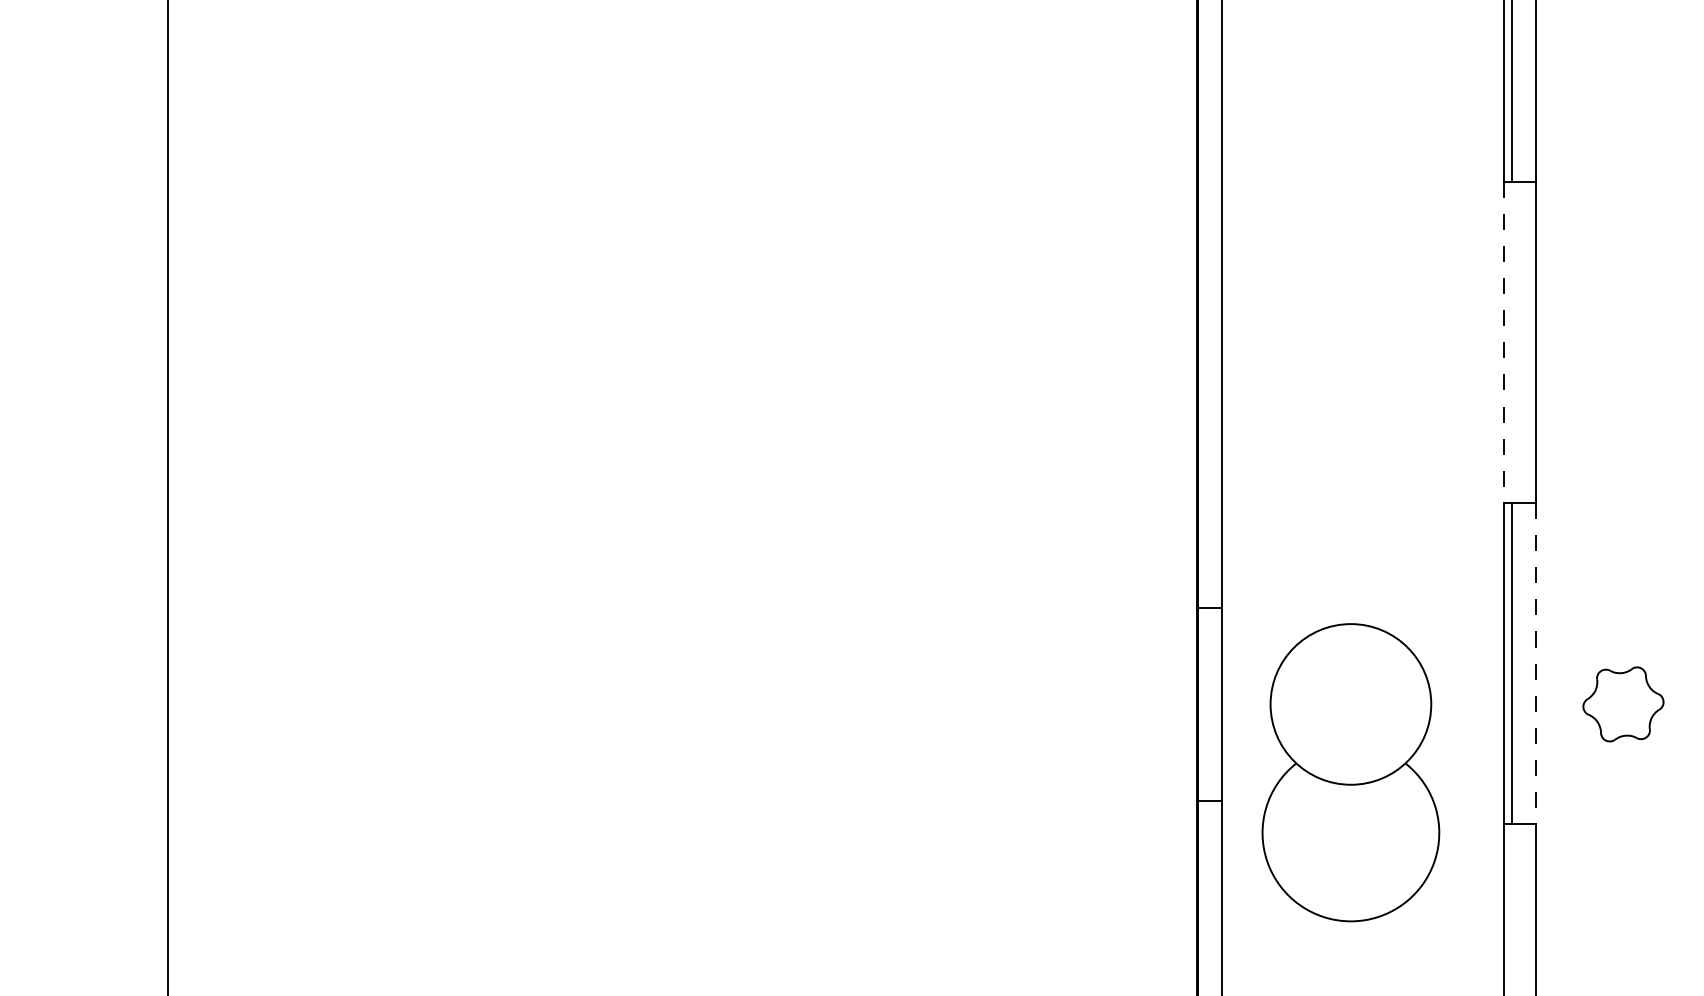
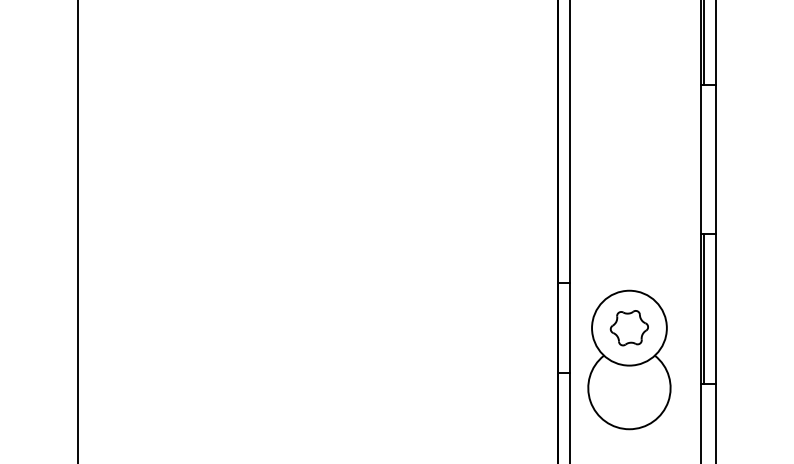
line: (1503, 342) -> (700, 159), dashed -> solid
line: (1535, 664) -> (715, 309), dashed -> solid
part: (1621, 705) -> (628, 328), moved

